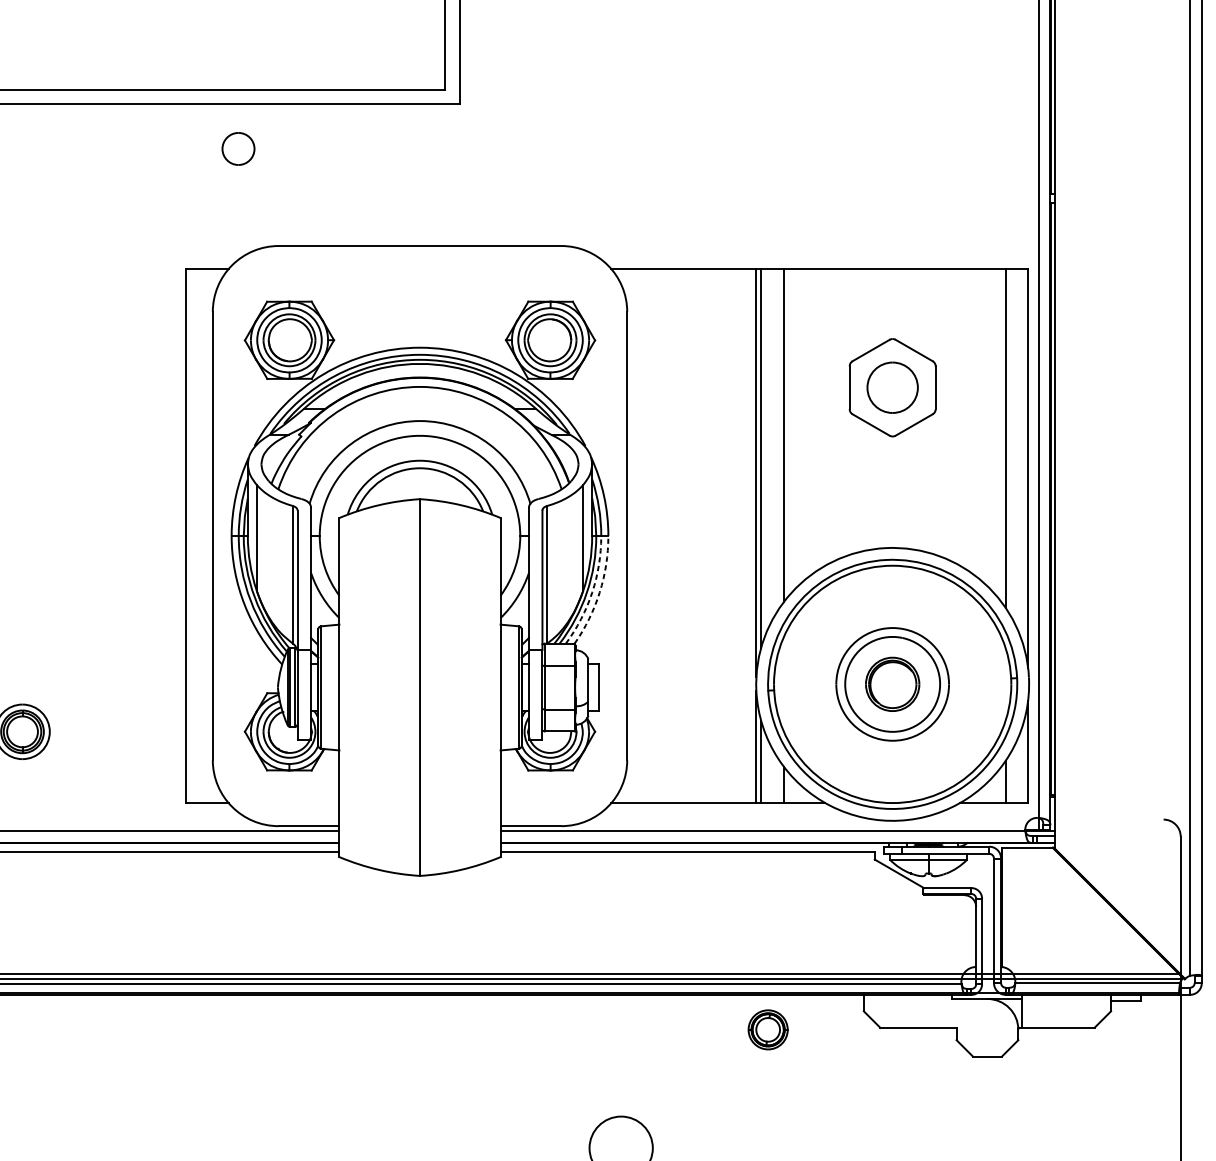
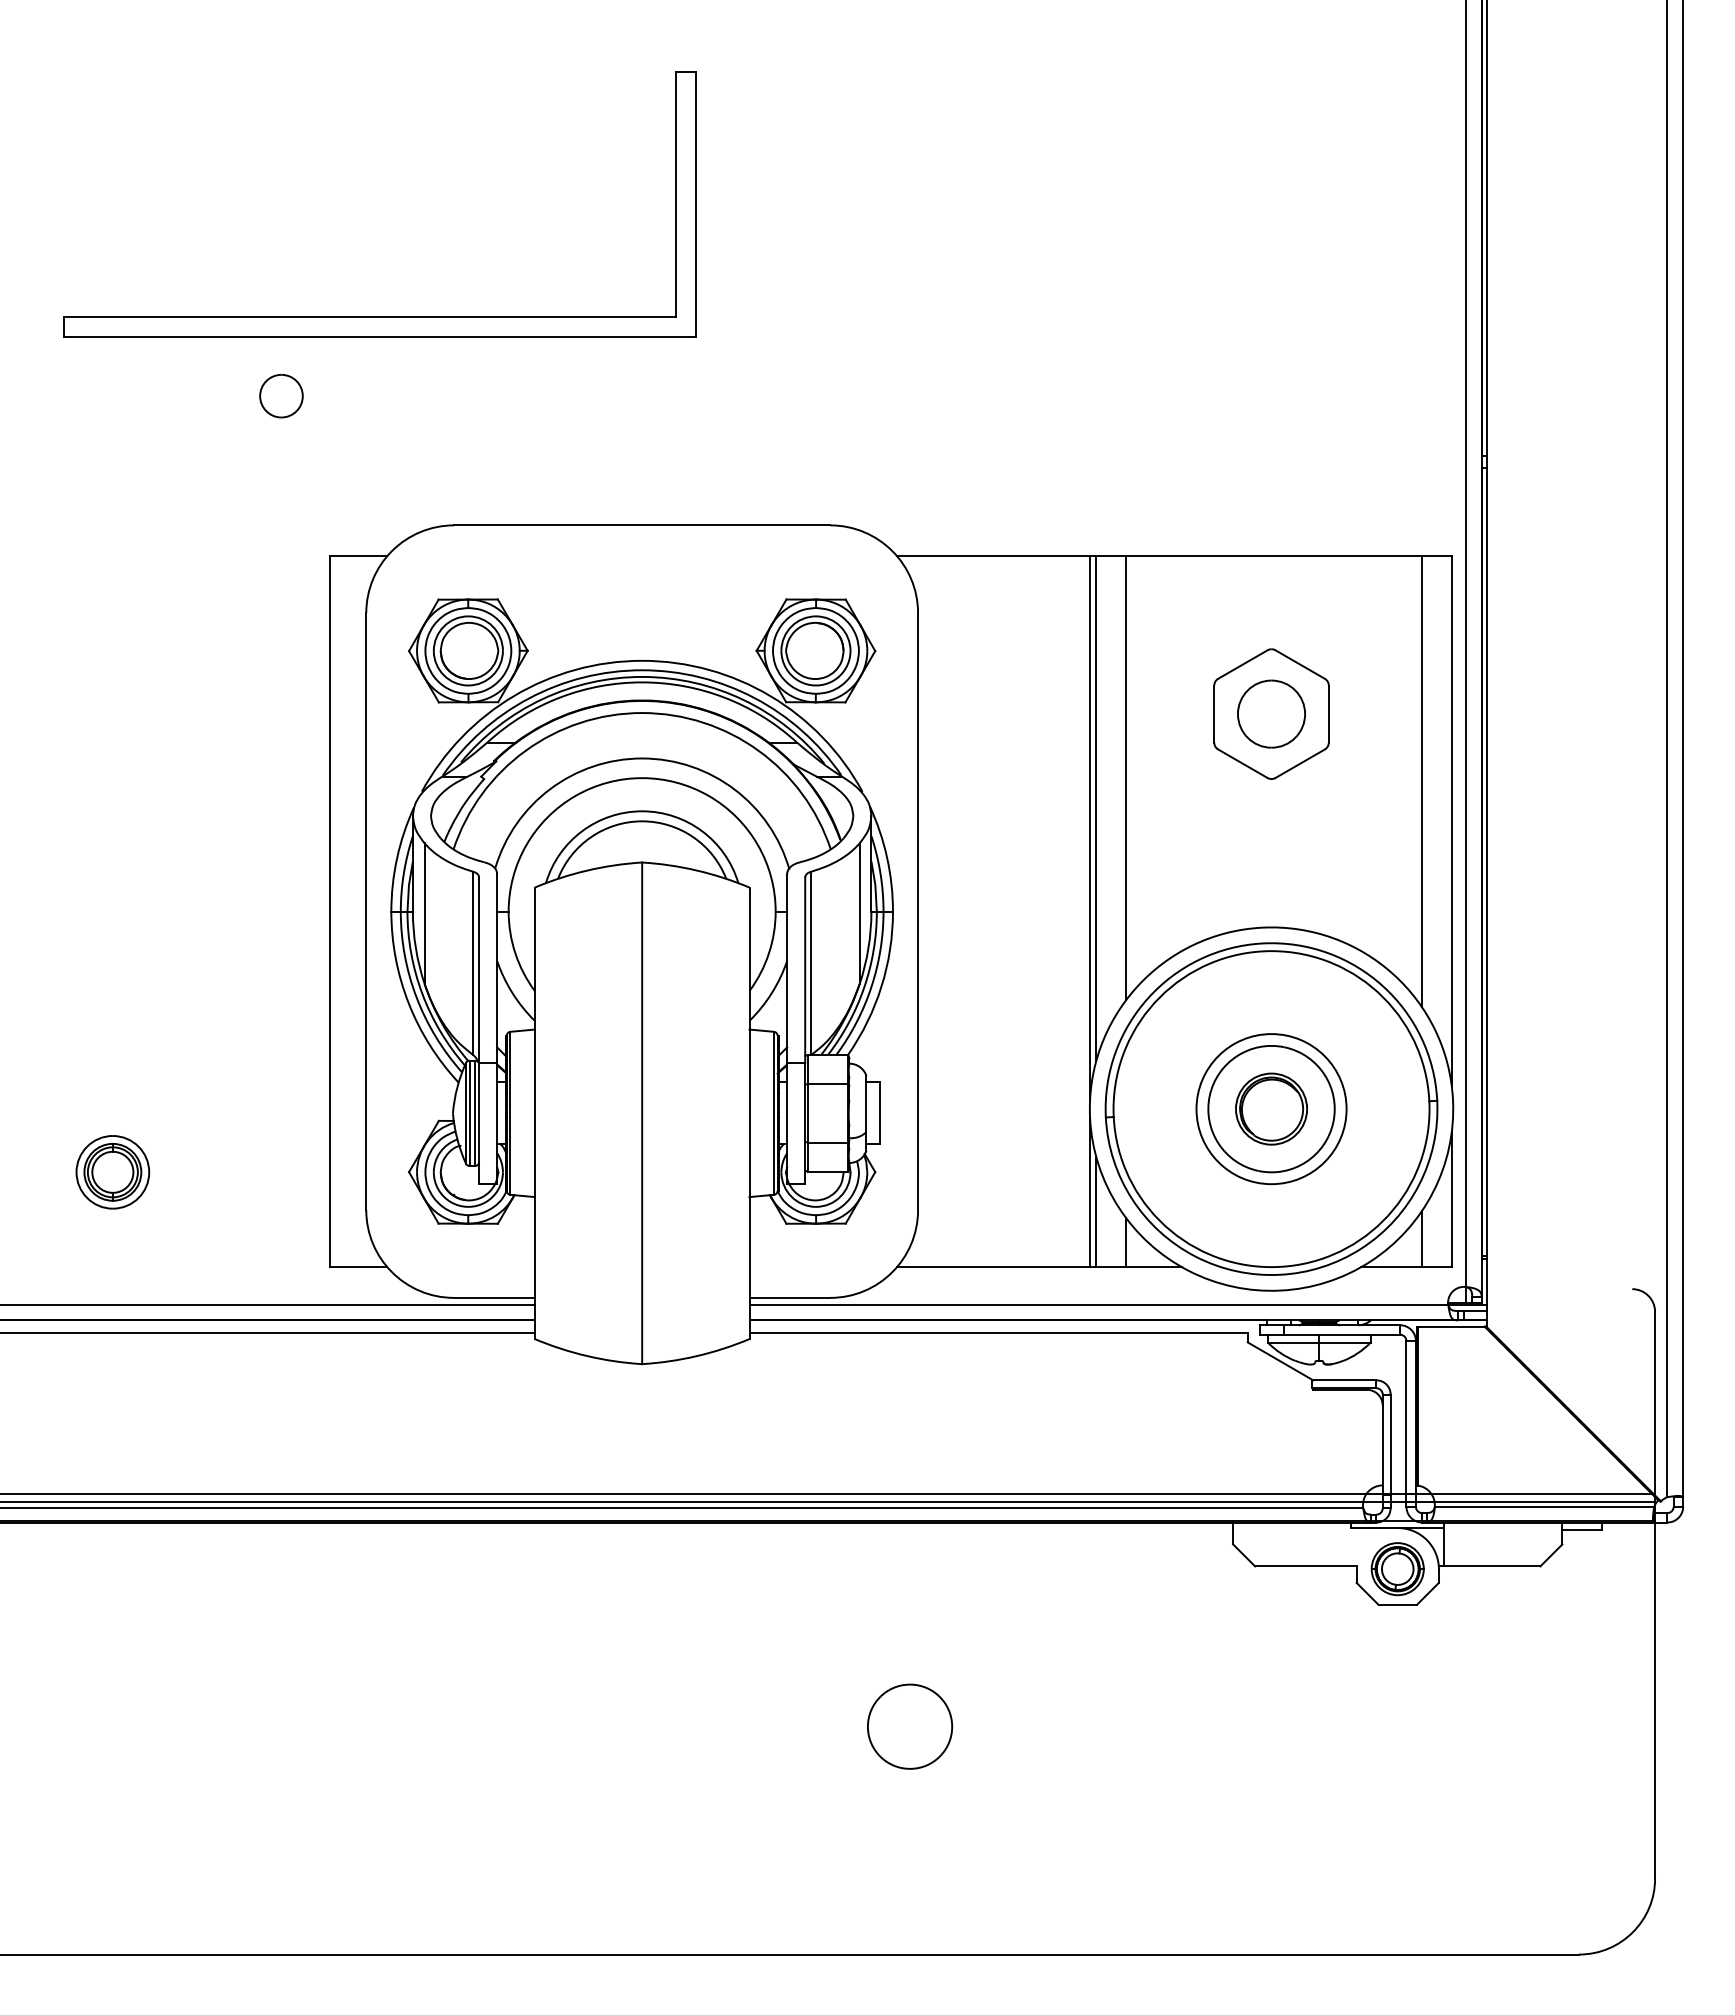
part: (238, 149) -> (281, 396), moved
arc: (599, 592) -> (881, 986), dashed -> solid
arc: (592, 593) -> (871, 987), dashed -> solid
part: (767, 1030) -> (1397, 1569), moved

